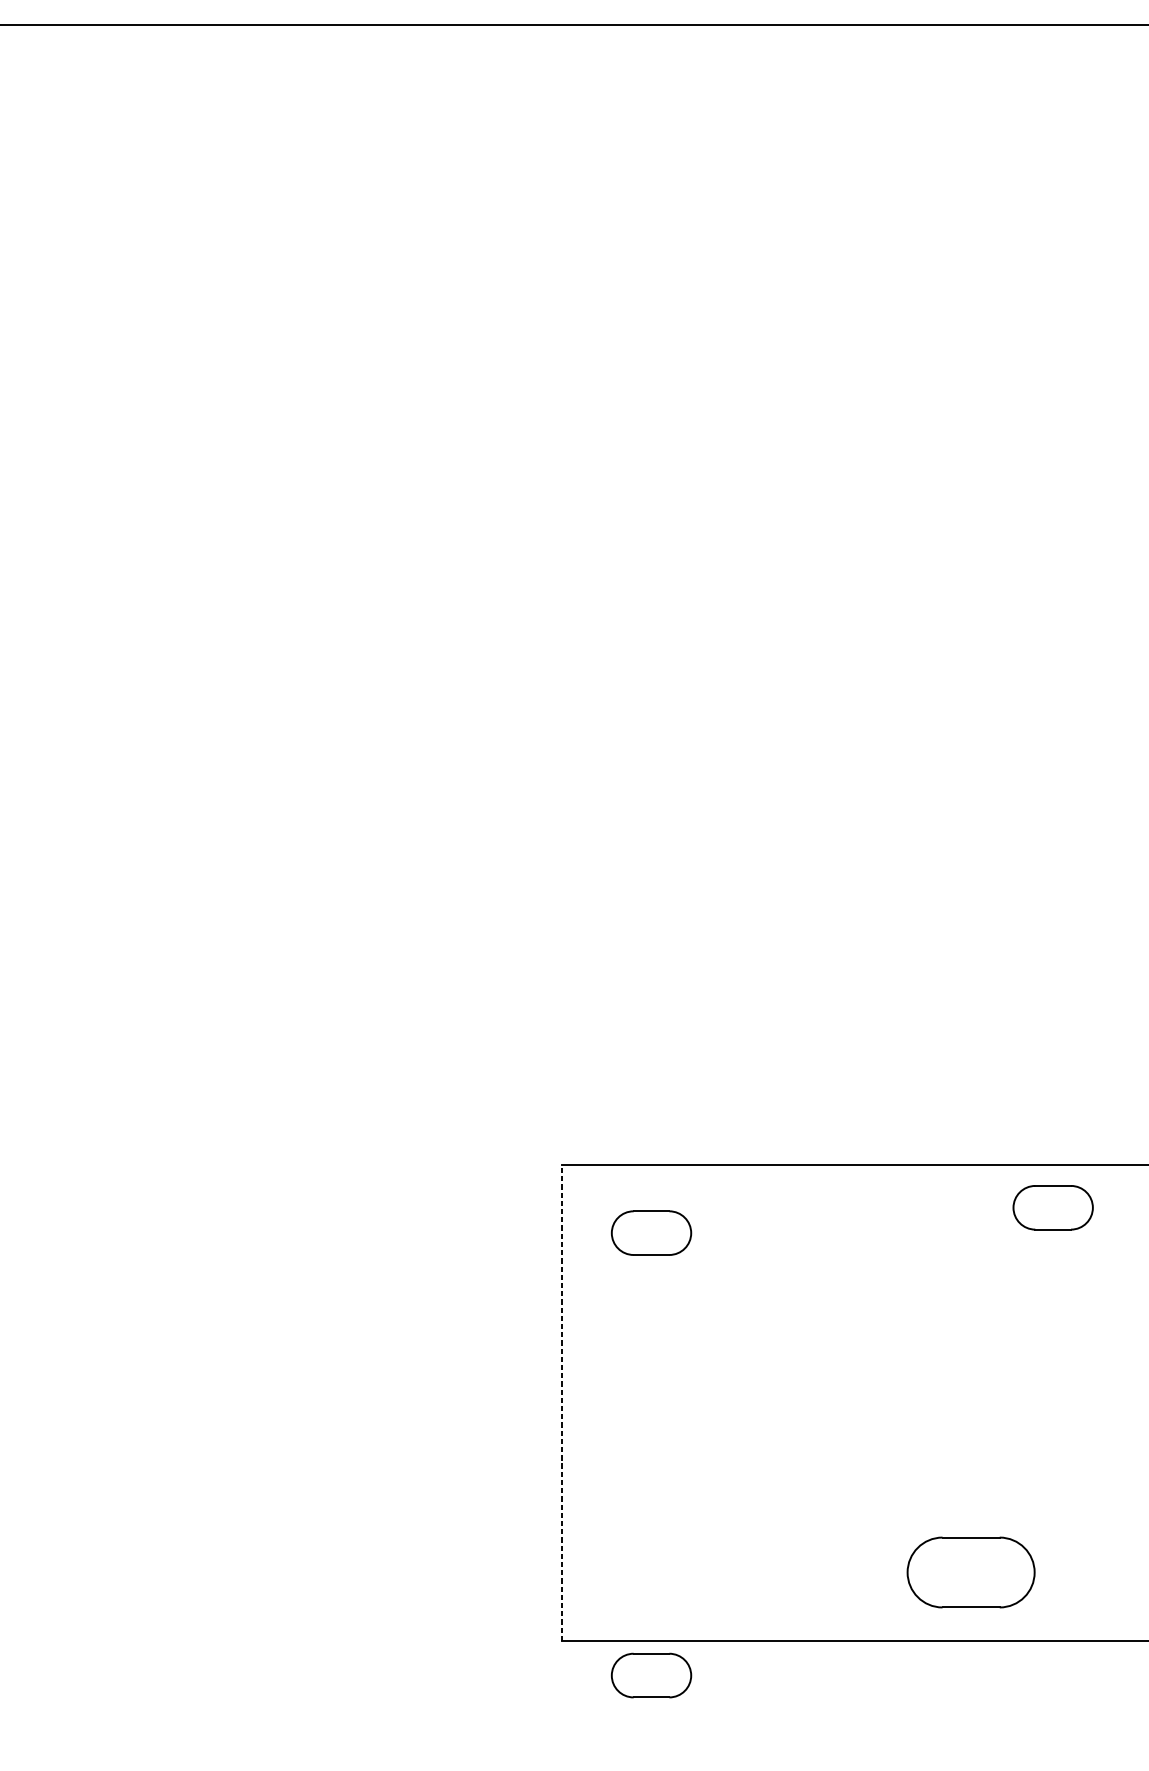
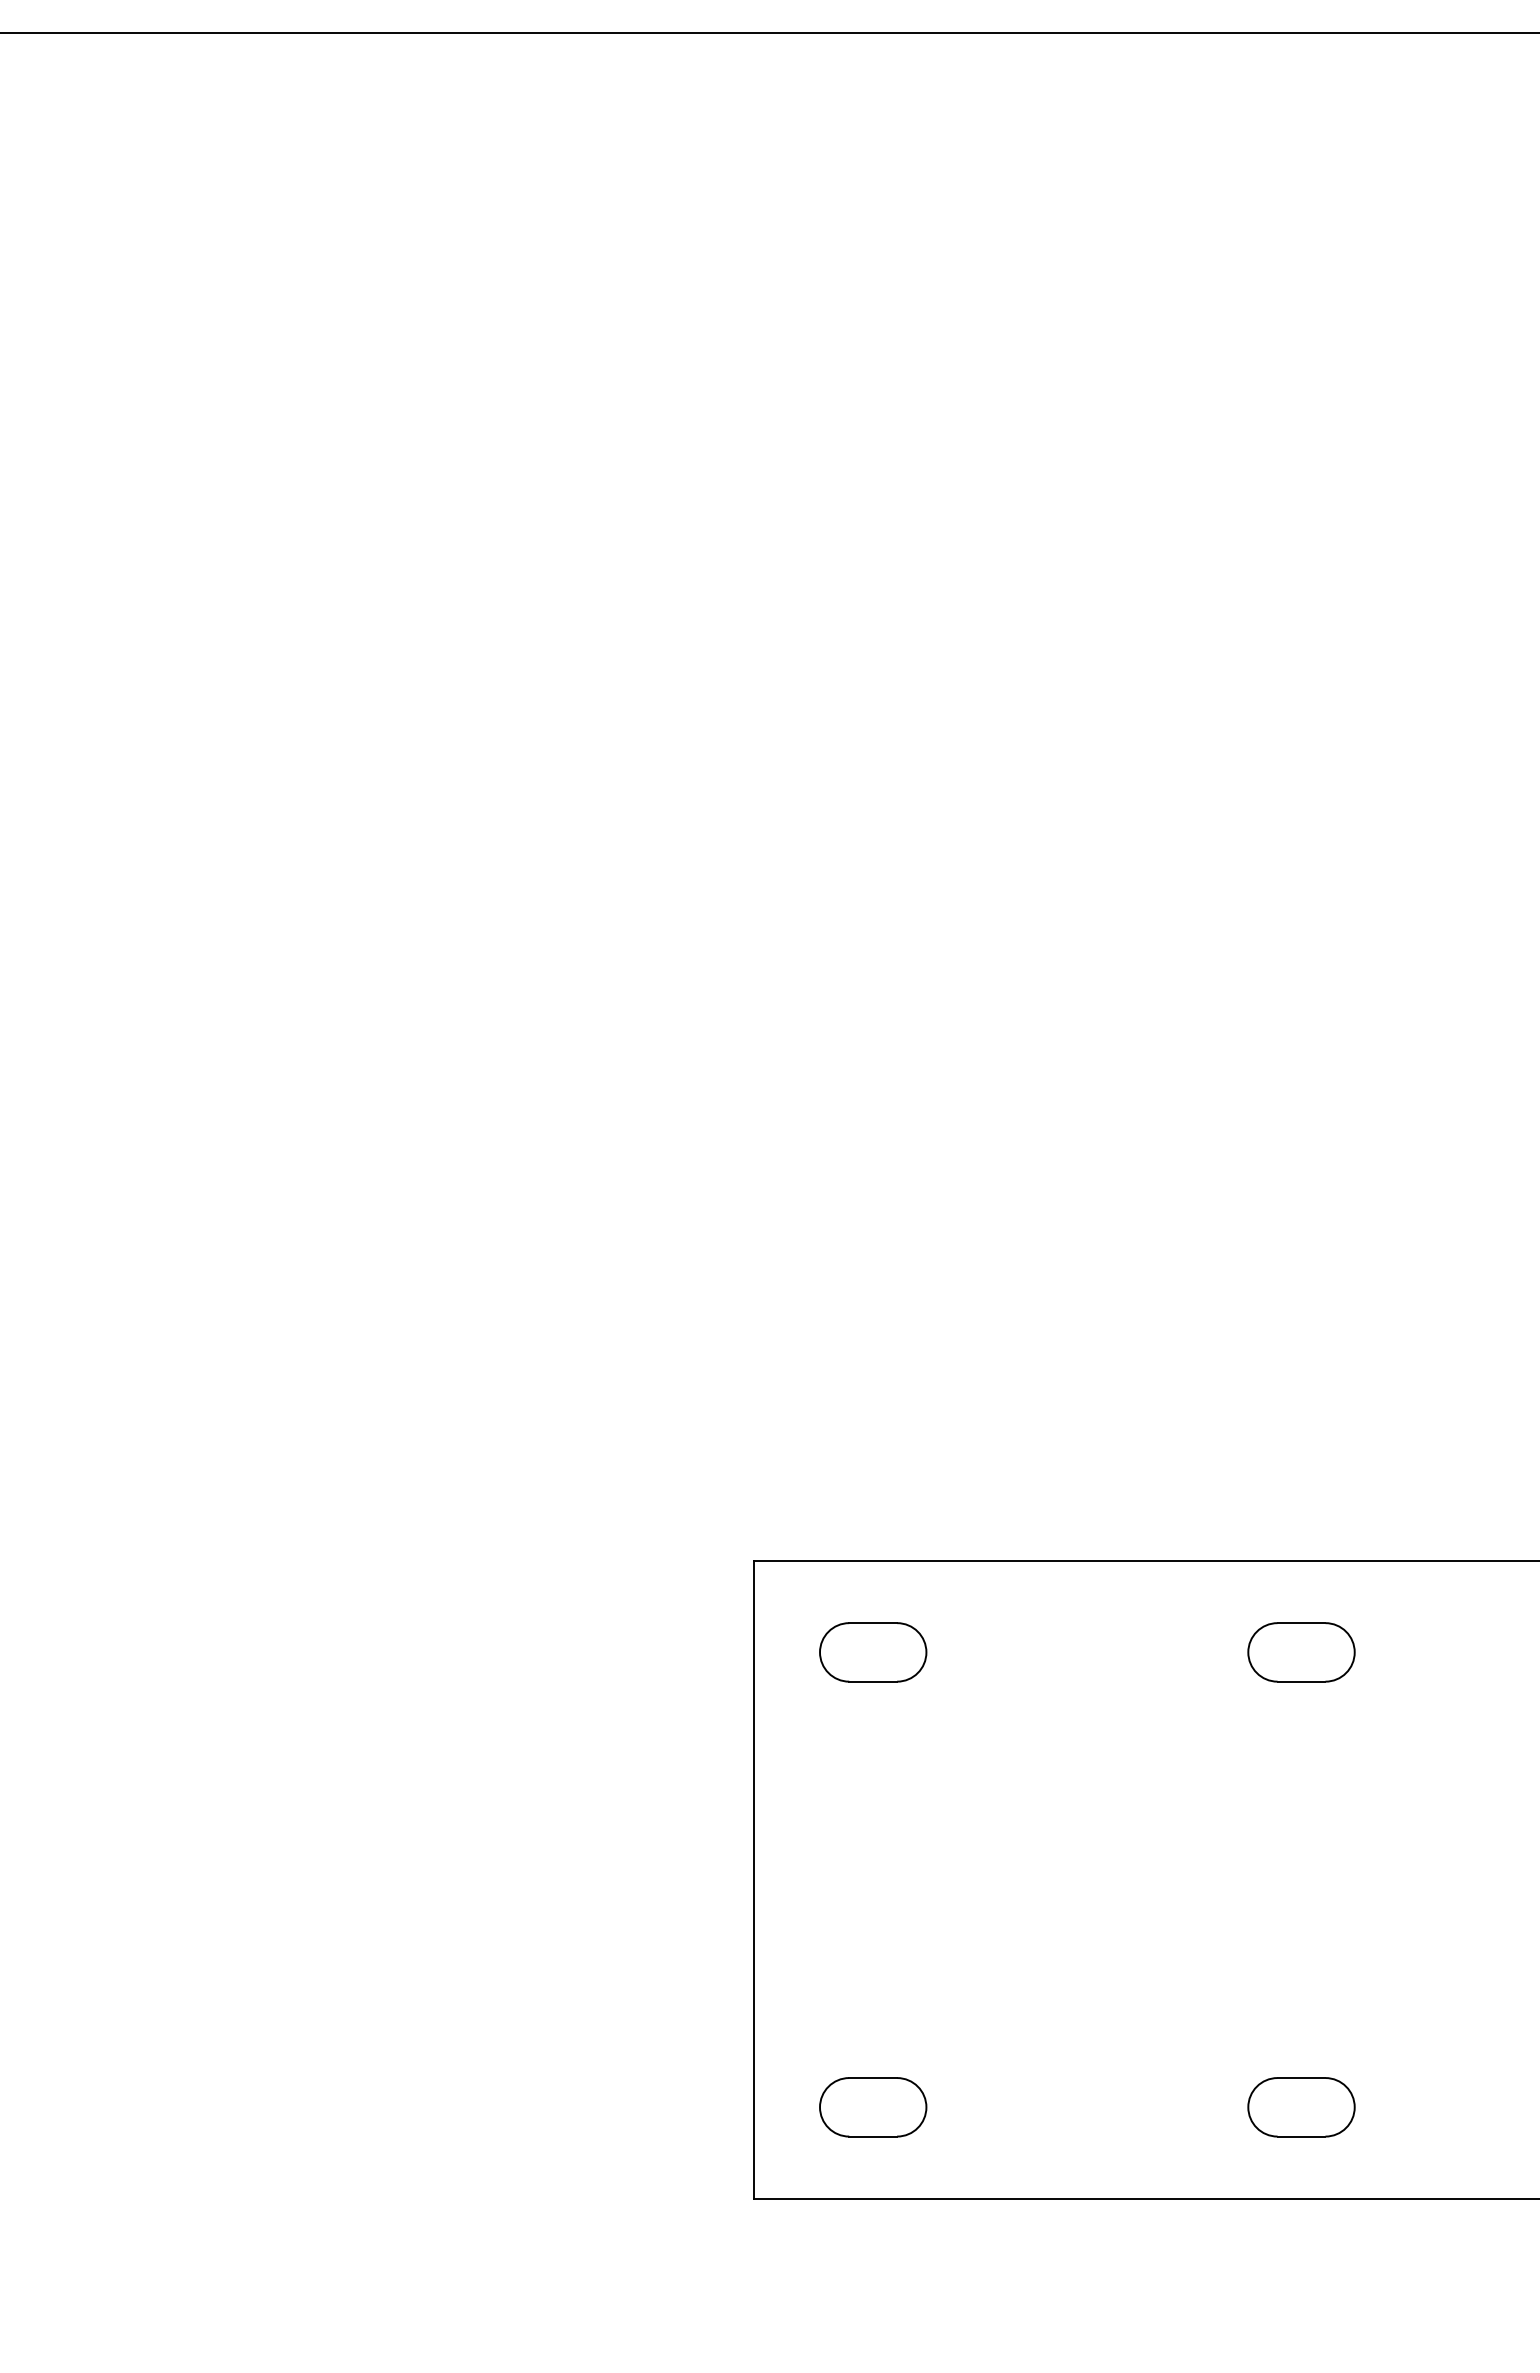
part: (1053, 1207) -> (1301, 1652), moved
line: (562, 1402) -> (753, 1879), dashed -> solid
part: (971, 1572) -> (1301, 2107), size x0.62
part: (651, 1675) -> (873, 2107), moved

